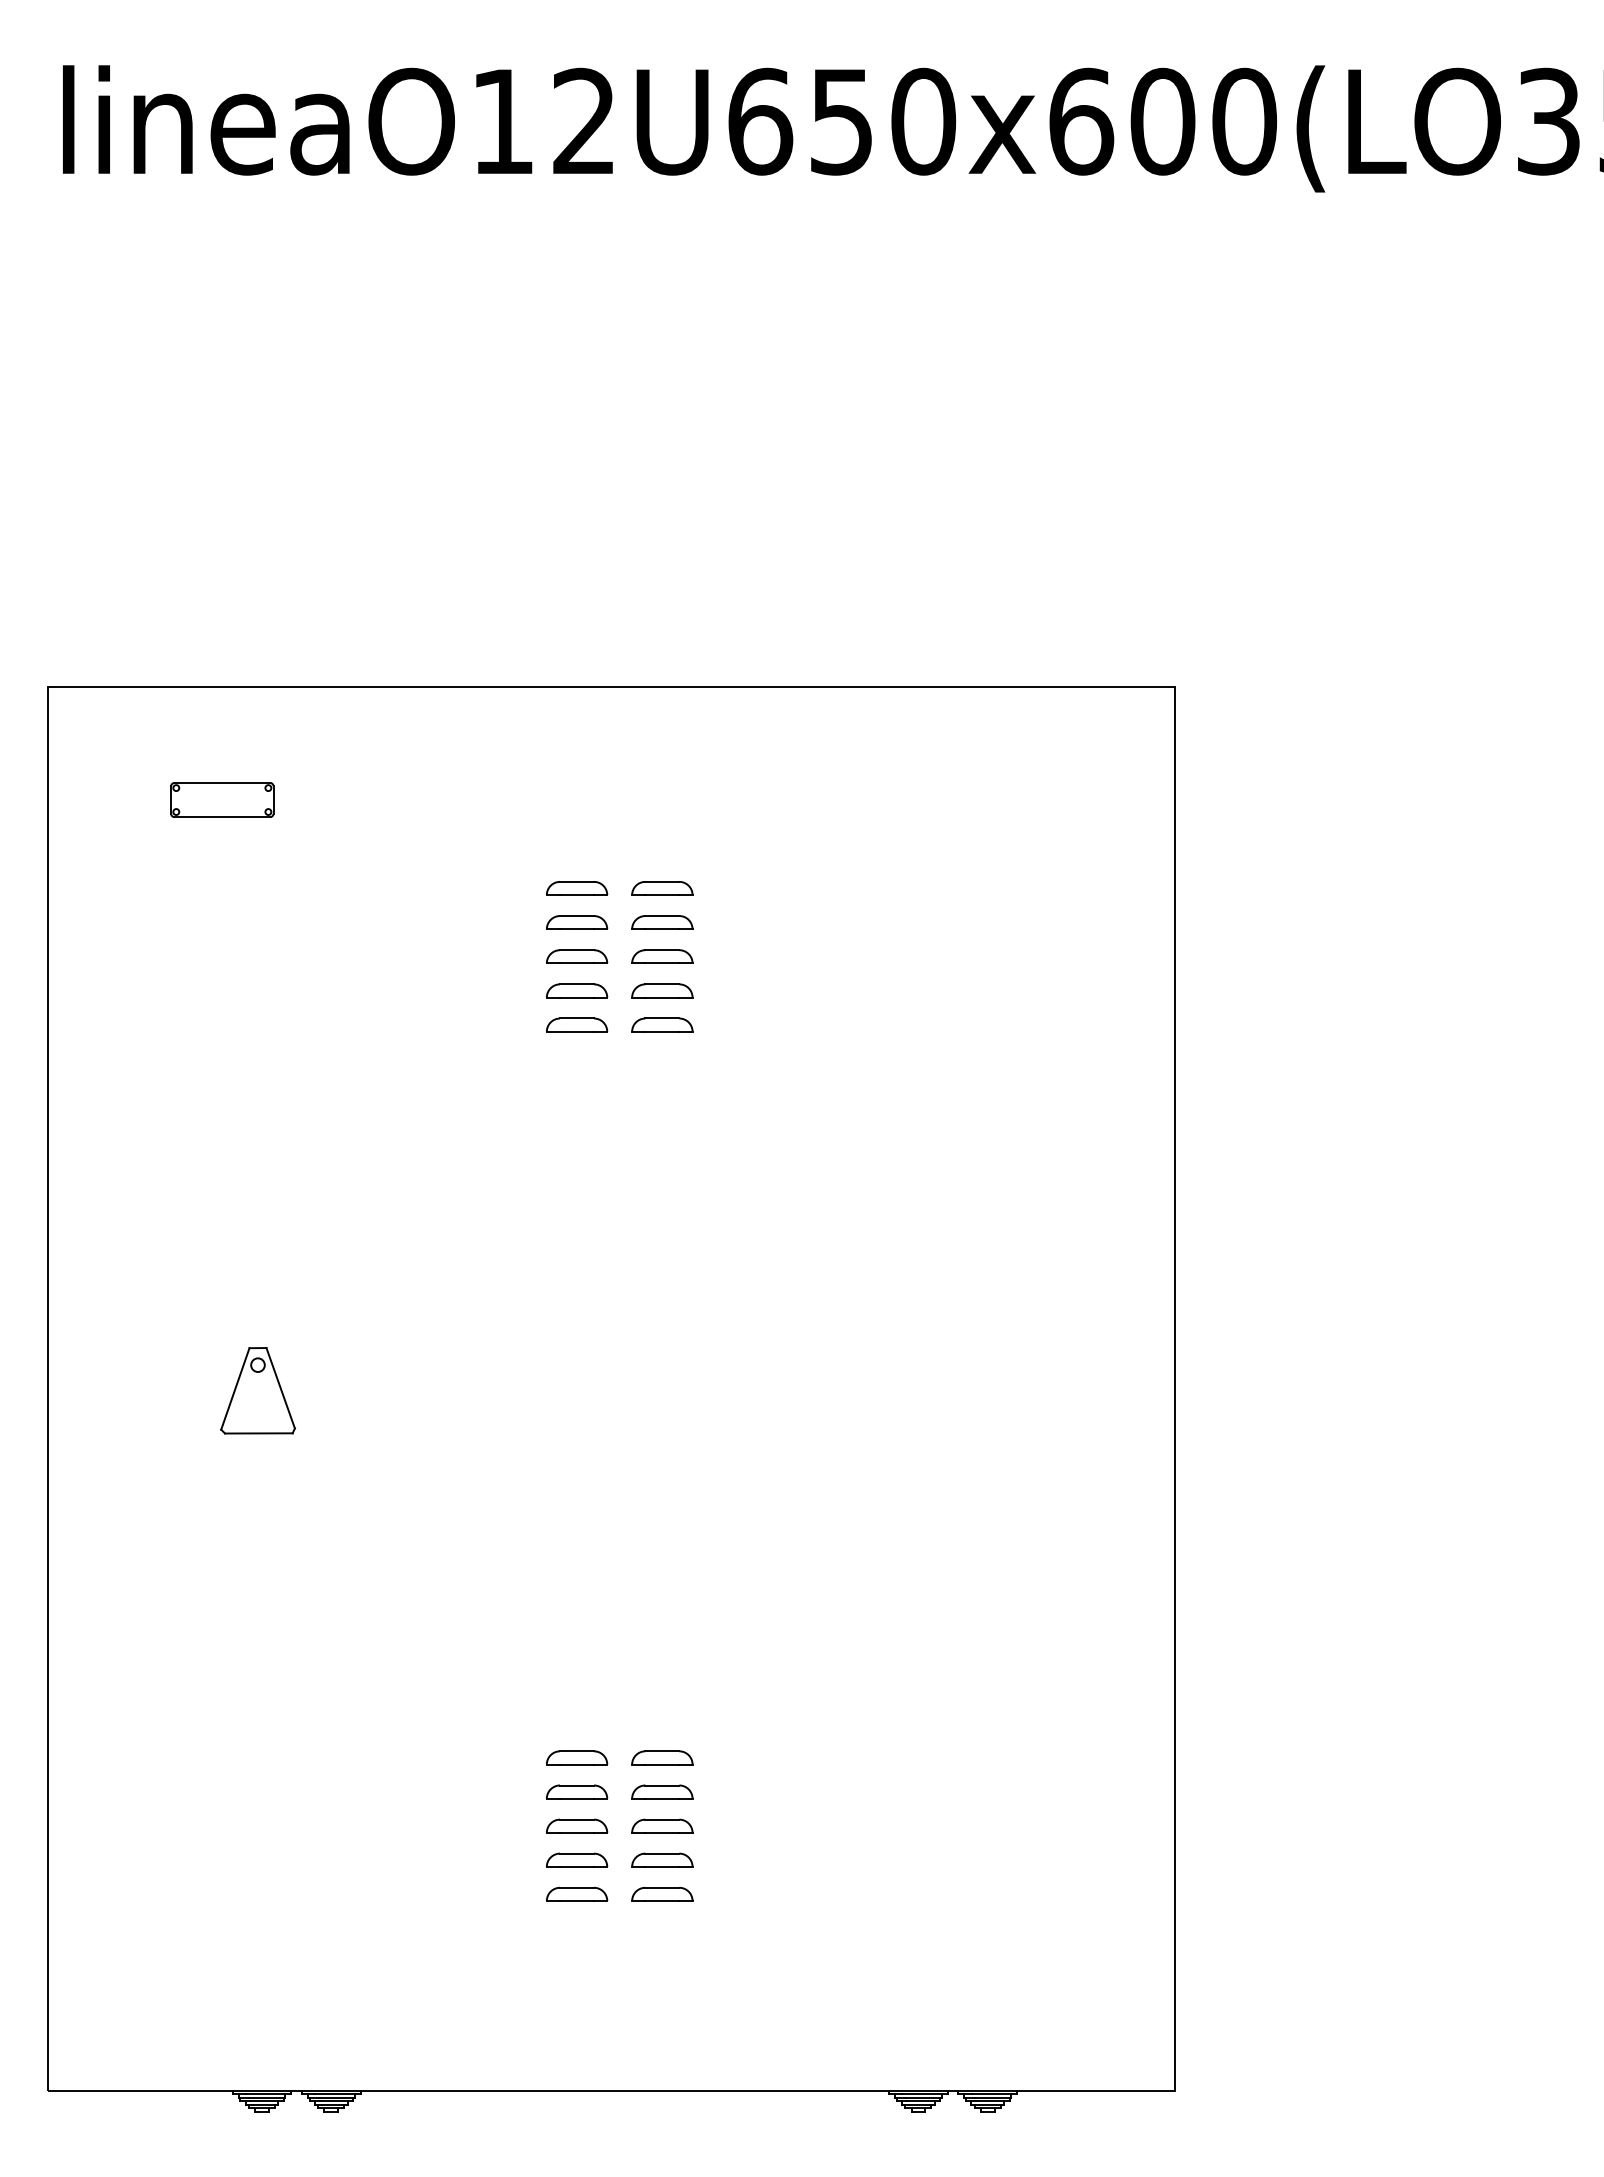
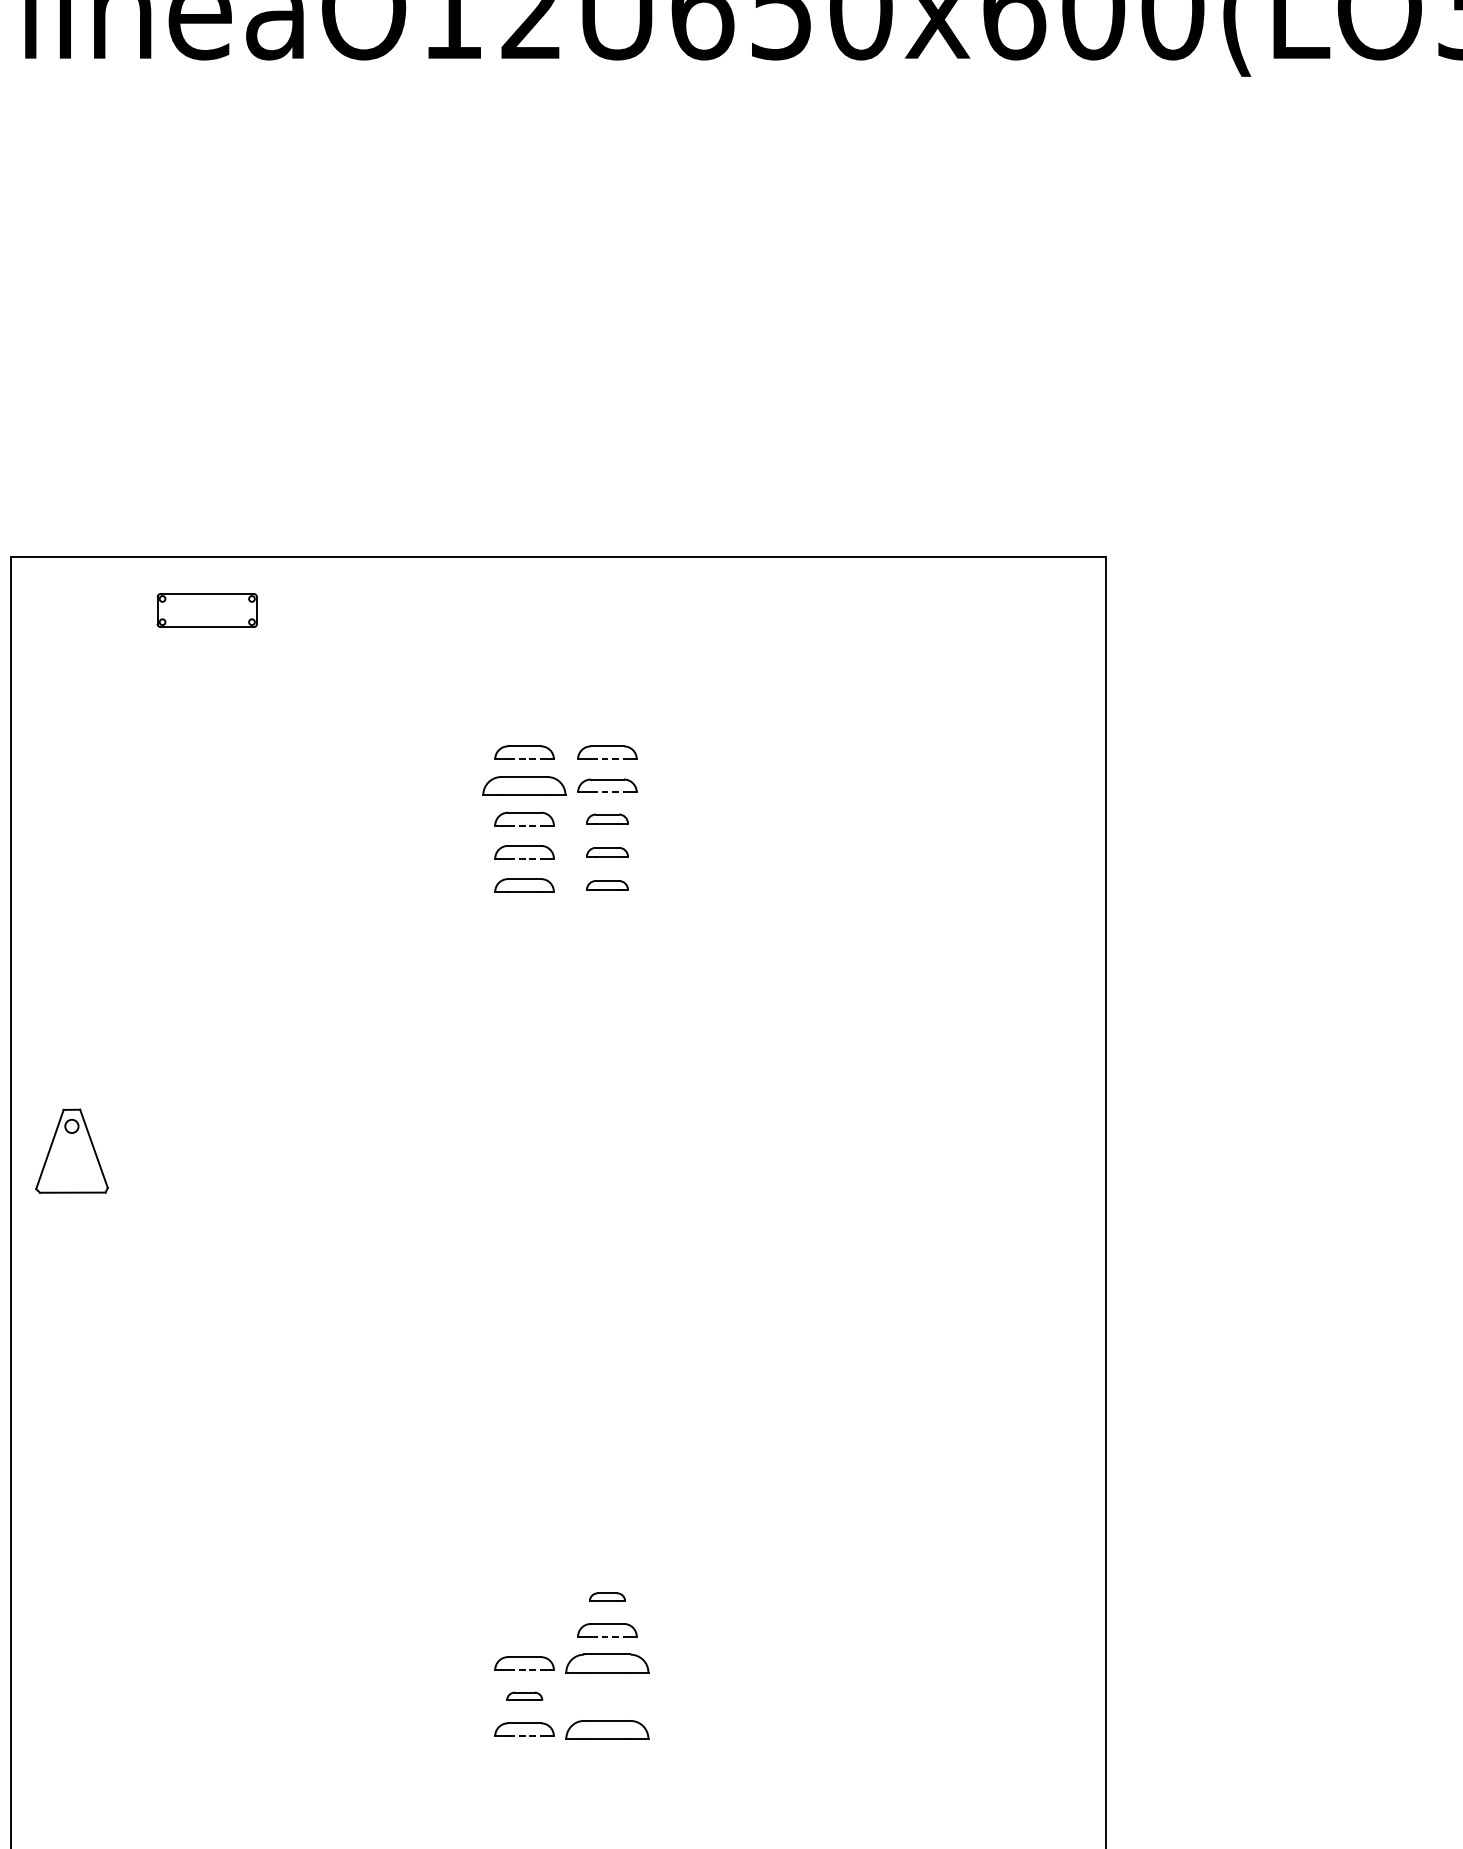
part: (222, 799) -> (207, 610), moved
line: (577, 895) -> (525, 759), solid -> dashed
line: (662, 895) -> (607, 759), solid -> dashed
part: (577, 922) -> (525, 785), size x1.4
line: (662, 929) -> (607, 792), solid -> dashed
part: (662, 956) -> (607, 818), size x0.7
line: (577, 963) -> (525, 825), solid -> dashed
part: (662, 990) -> (607, 851), size x0.7
line: (577, 997) -> (525, 858), solid -> dashed
part: (662, 1024) -> (607, 884), size x0.7
part: (257, 1390) -> (71, 1150), moved
part: (577, 1757) -> (525, 1596), removed
part: (662, 1757) -> (607, 1596), size x0.6
part: (577, 1791) -> (525, 1629), removed
line: (662, 1798) -> (607, 1636), solid -> dashed
part: (662, 1825) -> (607, 1662), size x1.4
line: (577, 1832) -> (525, 1669), solid -> dashed
part: (577, 1859) -> (525, 1695), size x0.6
part: (662, 1859) -> (607, 1695), removed
part: (662, 1893) -> (607, 1728), size x1.4
line: (577, 1901) -> (525, 1736), solid -> dashed

